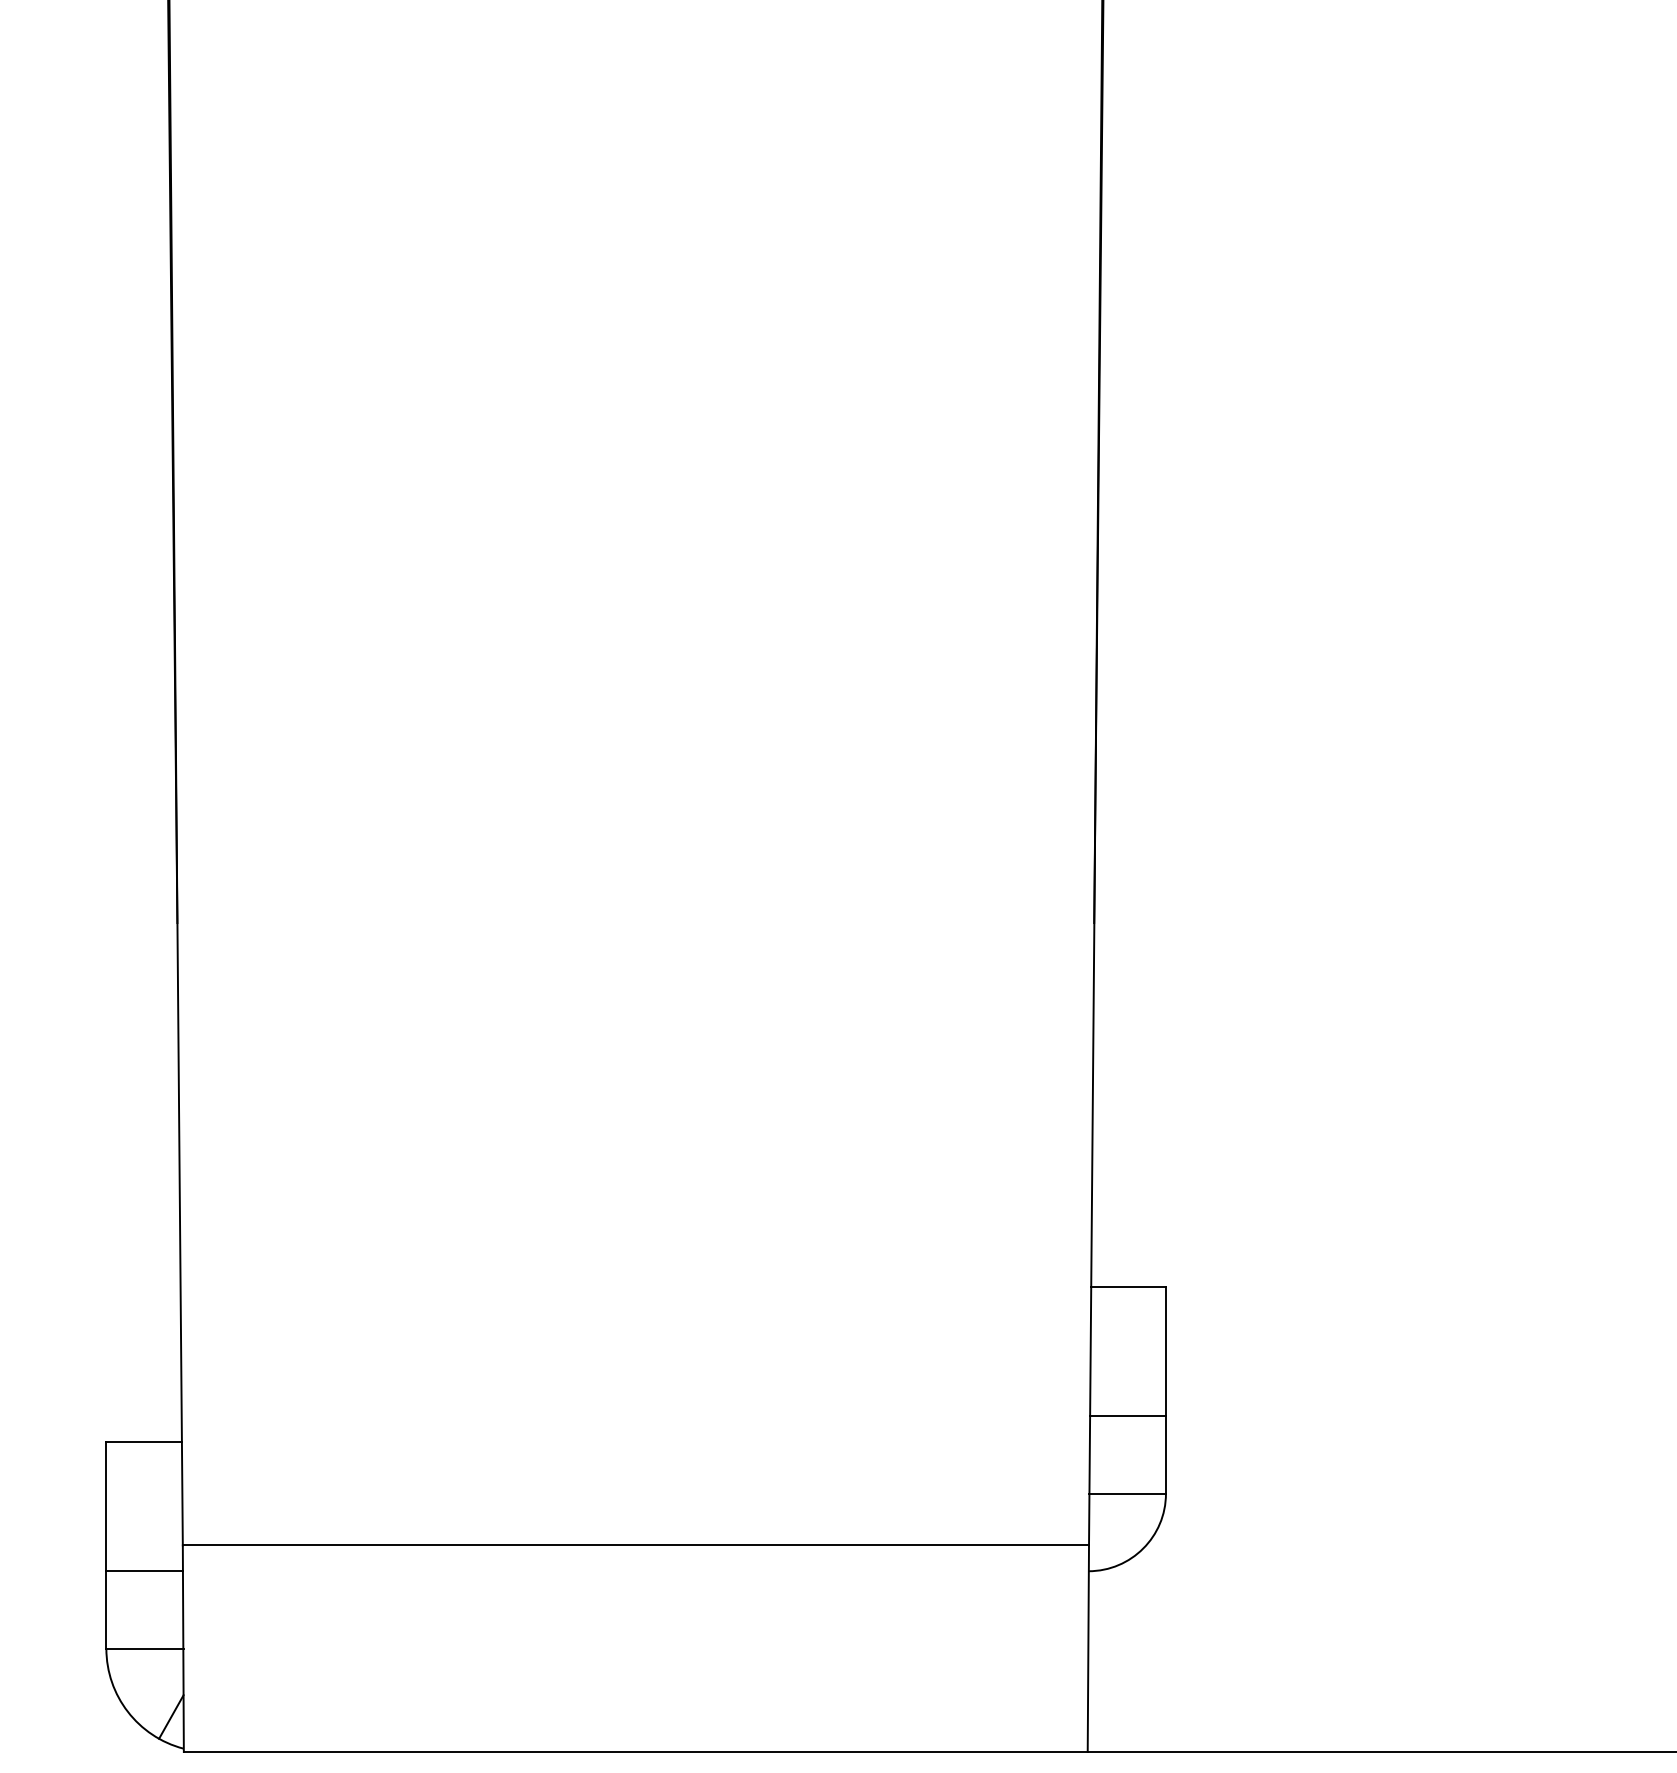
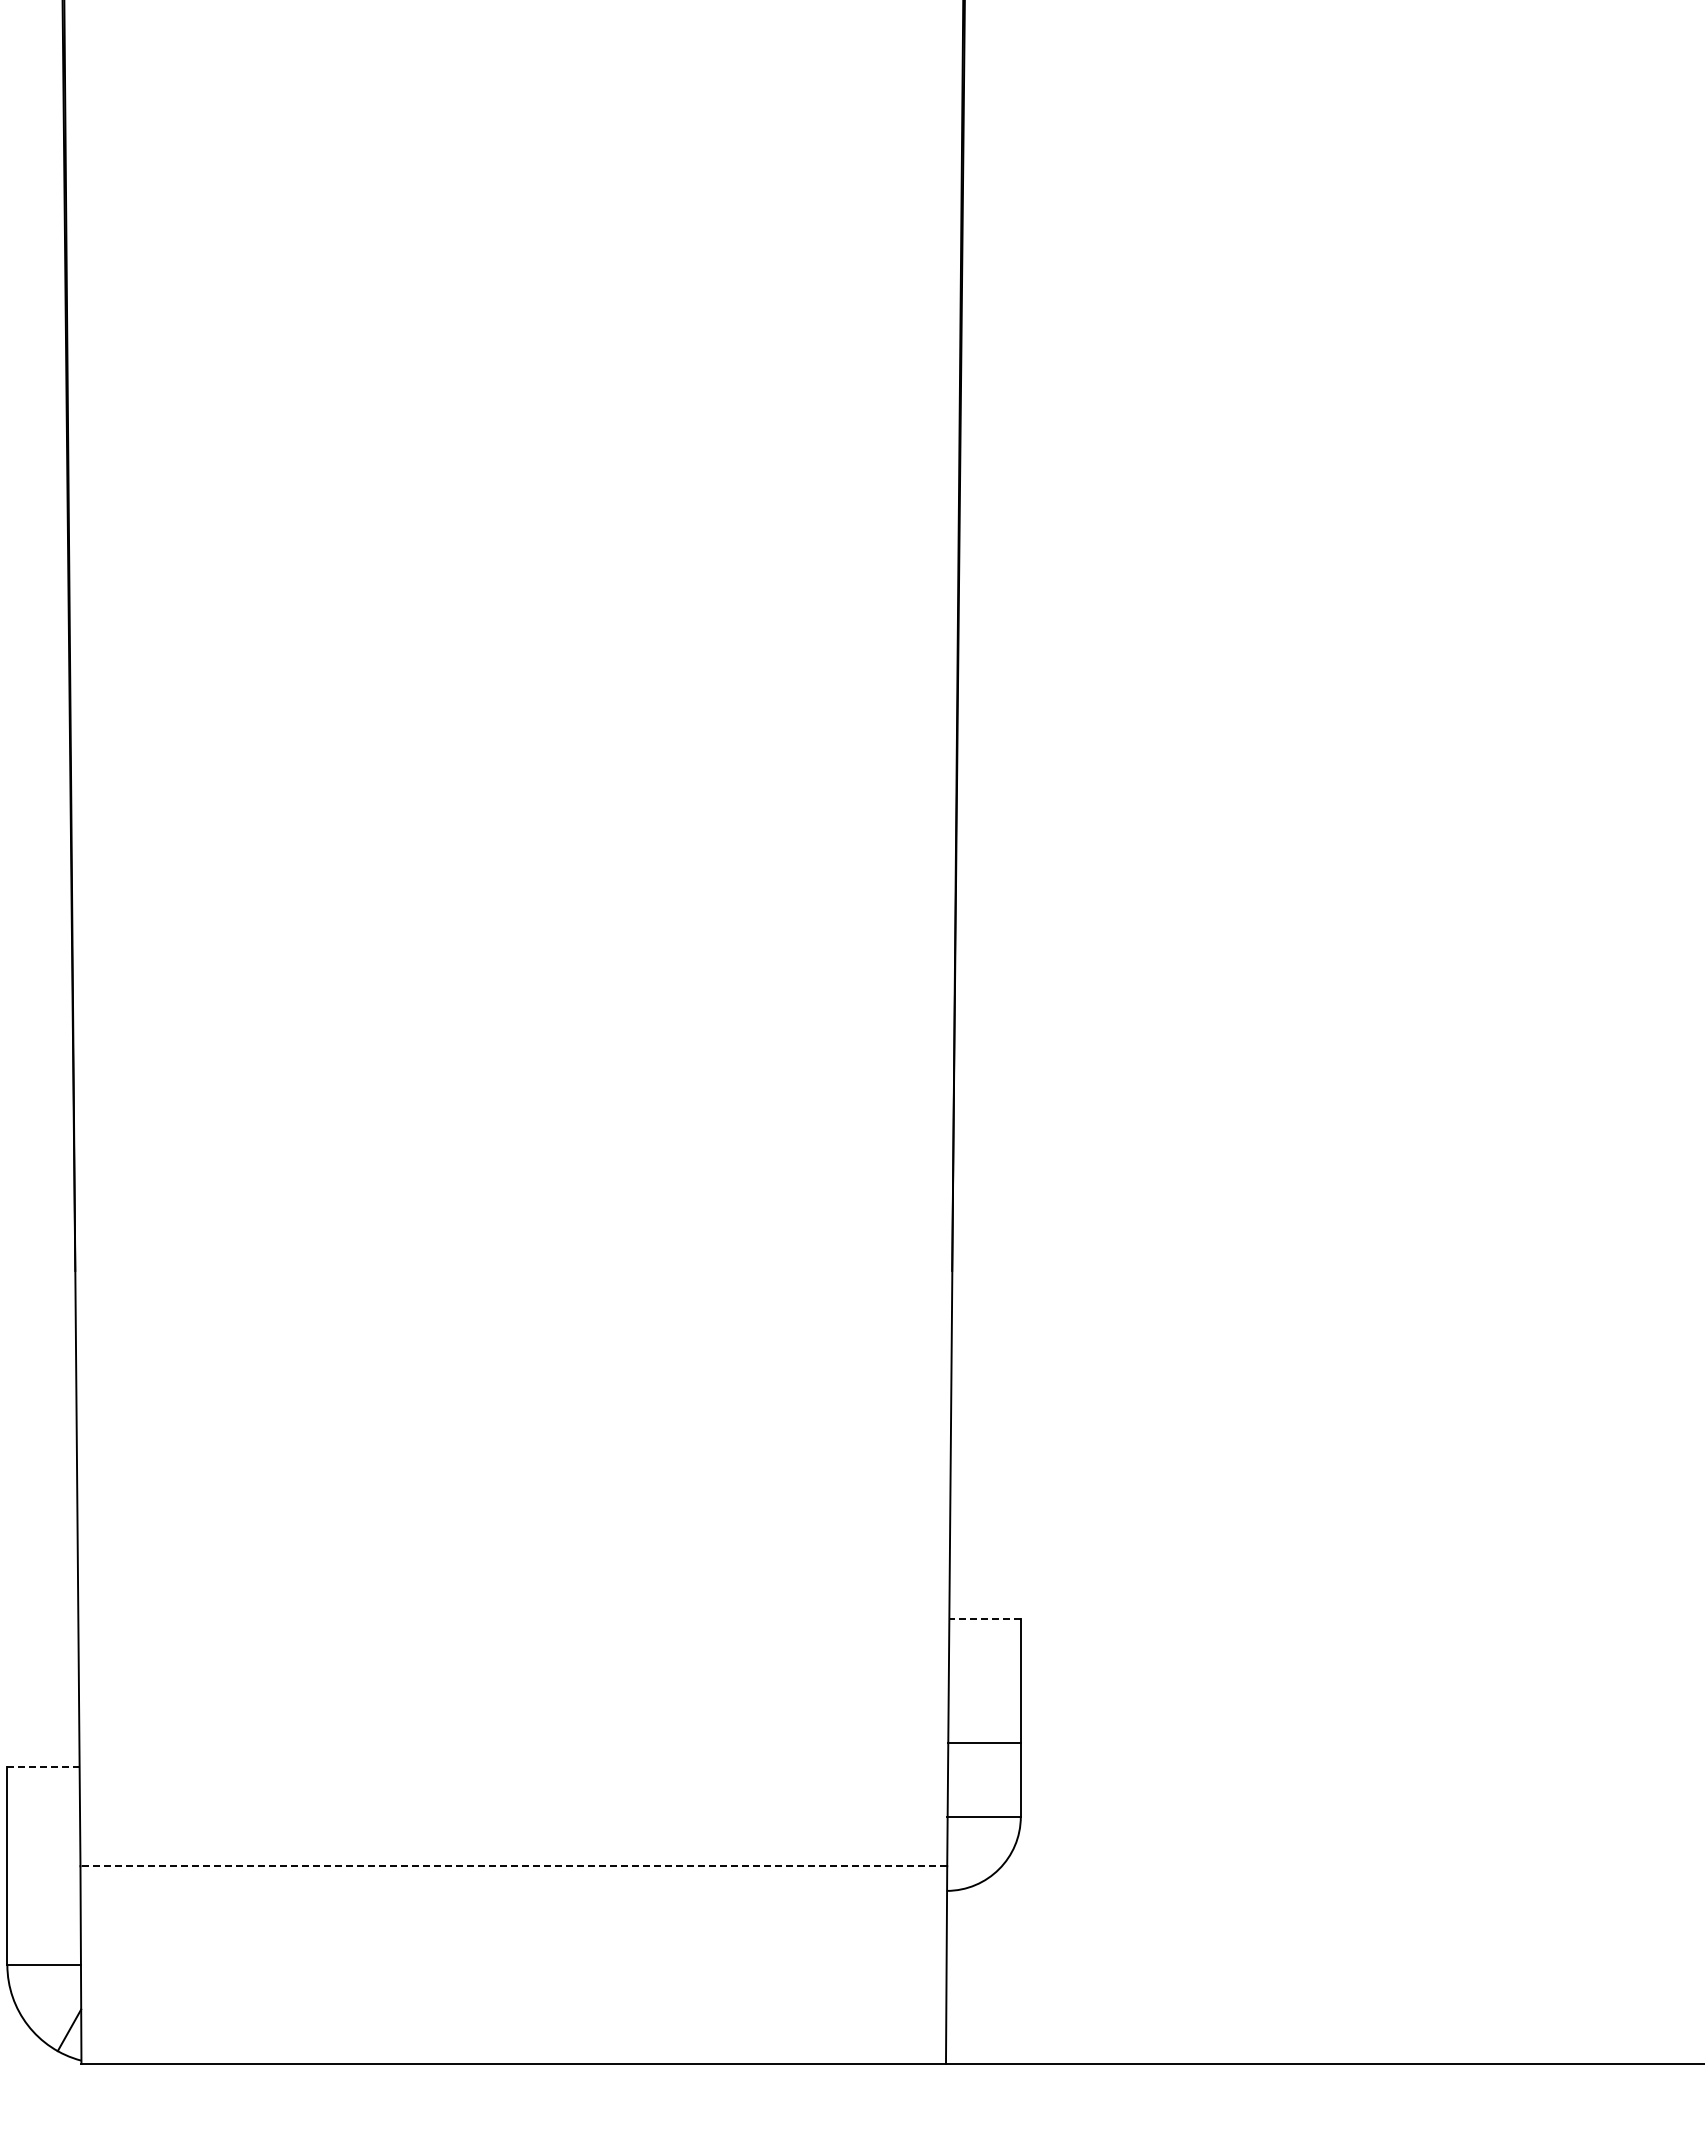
line: (1129, 1287) -> (985, 1619), solid -> dashed
line: (145, 1442) -> (44, 1767), solid -> dashed
line: (635, 1545) -> (513, 1866), solid -> dashed
line: (144, 1570) -> (43, 1890), removed

